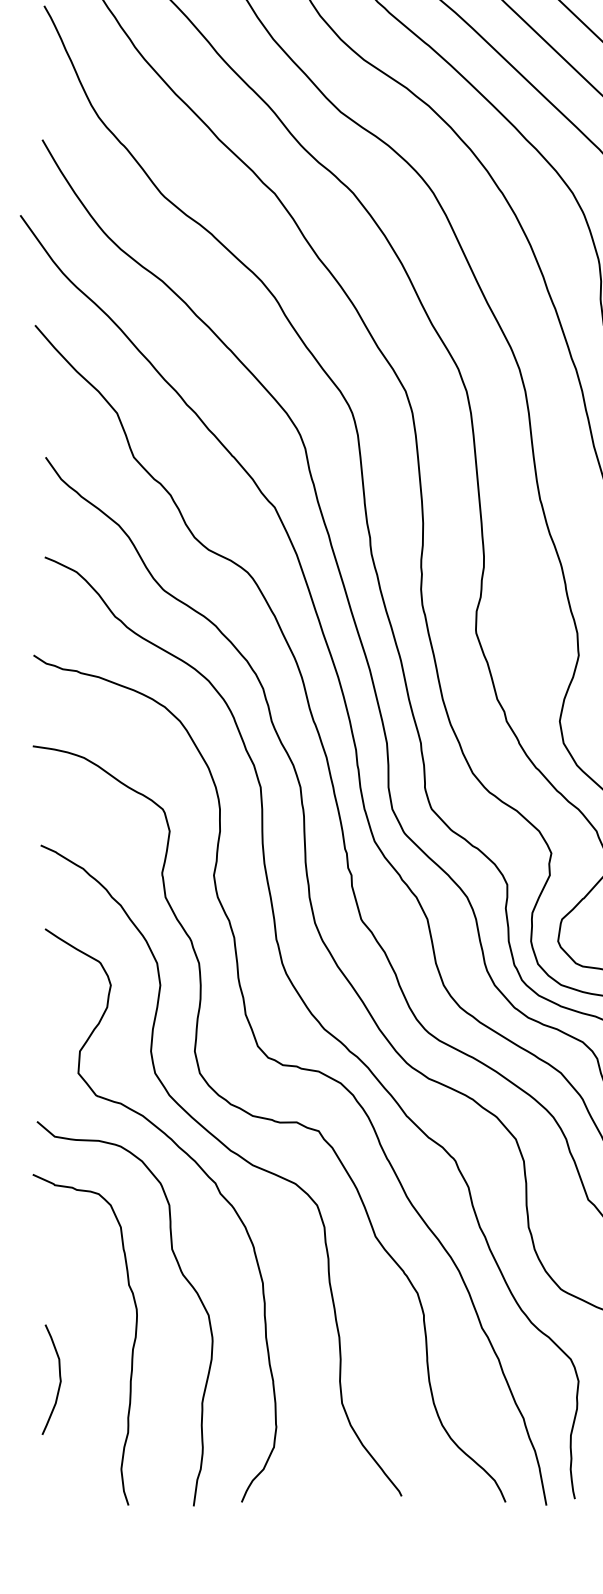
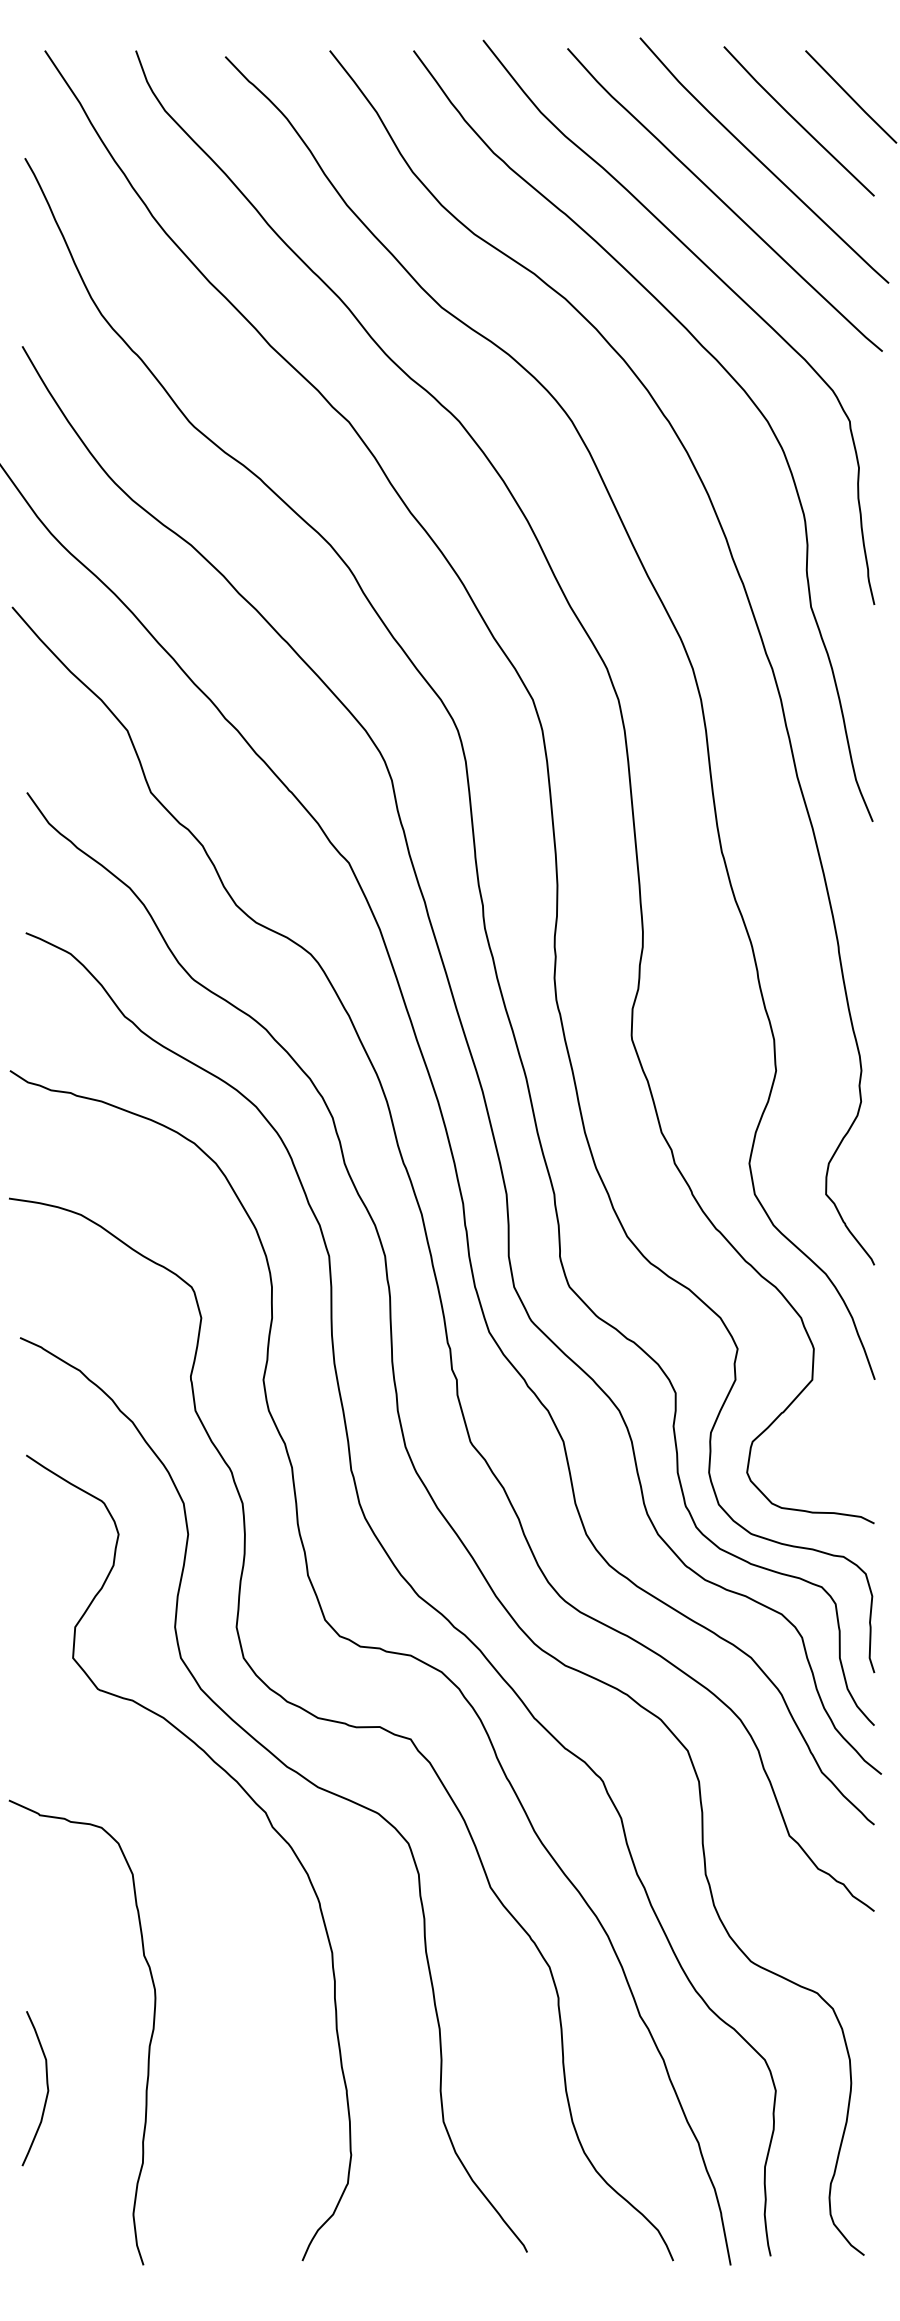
curve: (182, 1275) -> (219, 1942), removed

